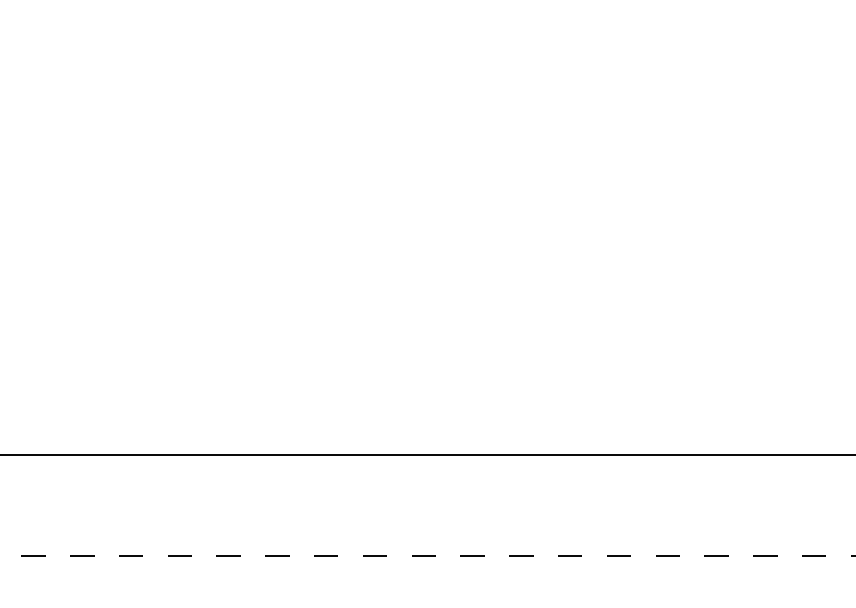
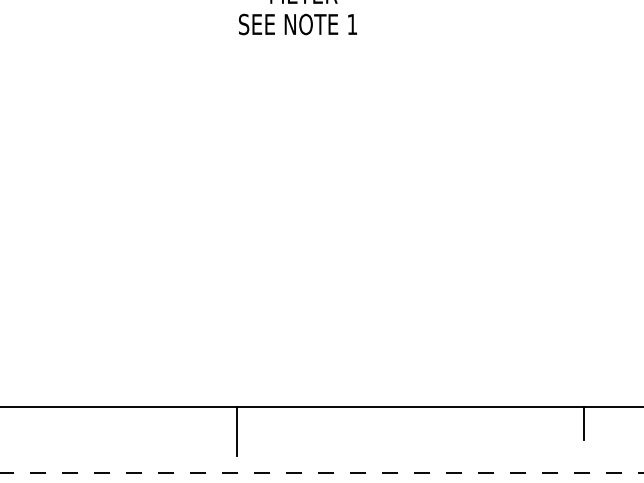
line: (718, 479) -> (583, 422), added
line: (189, 493) -> (236, 431), added

